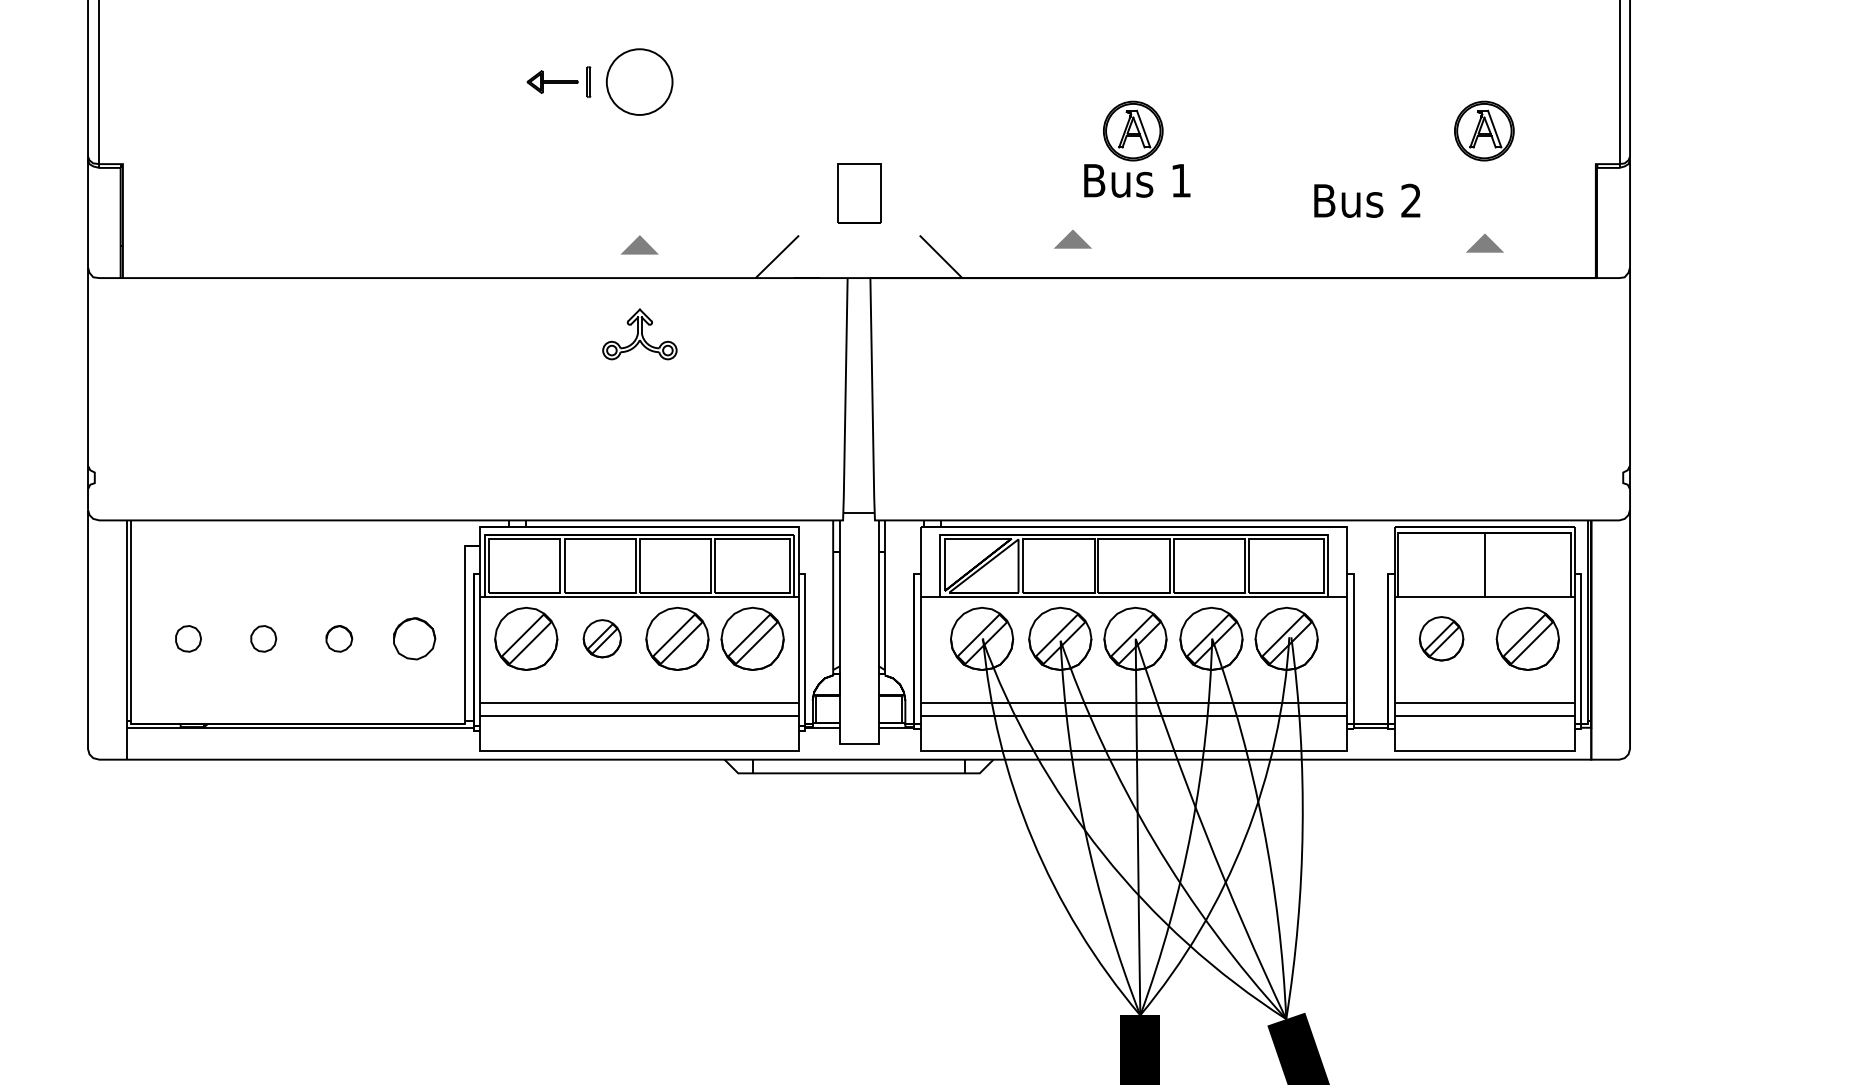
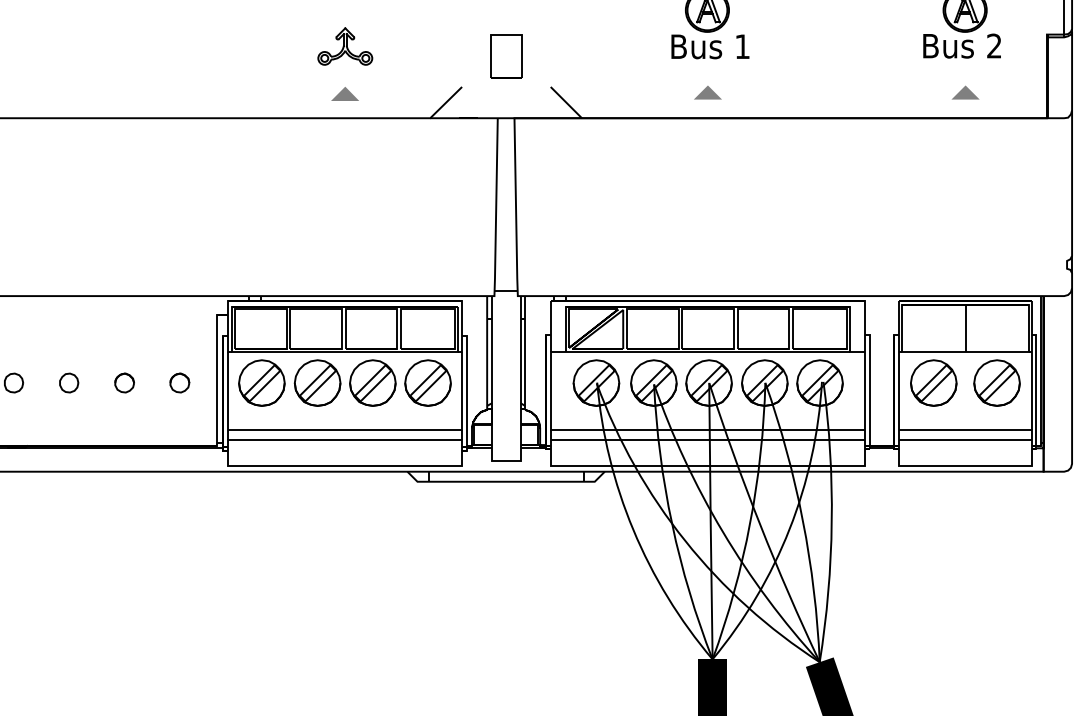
text: (1367, 200) -> (962, 45), moved
part: (1072, 239) -> (707, 92), moved
part: (639, 334) -> (345, 46), moved
part: (414, 638) -> (179, 382), size x0.62
part: (602, 638) -> (317, 382), size x1.67
part: (1441, 638) -> (933, 382), size x1.43

